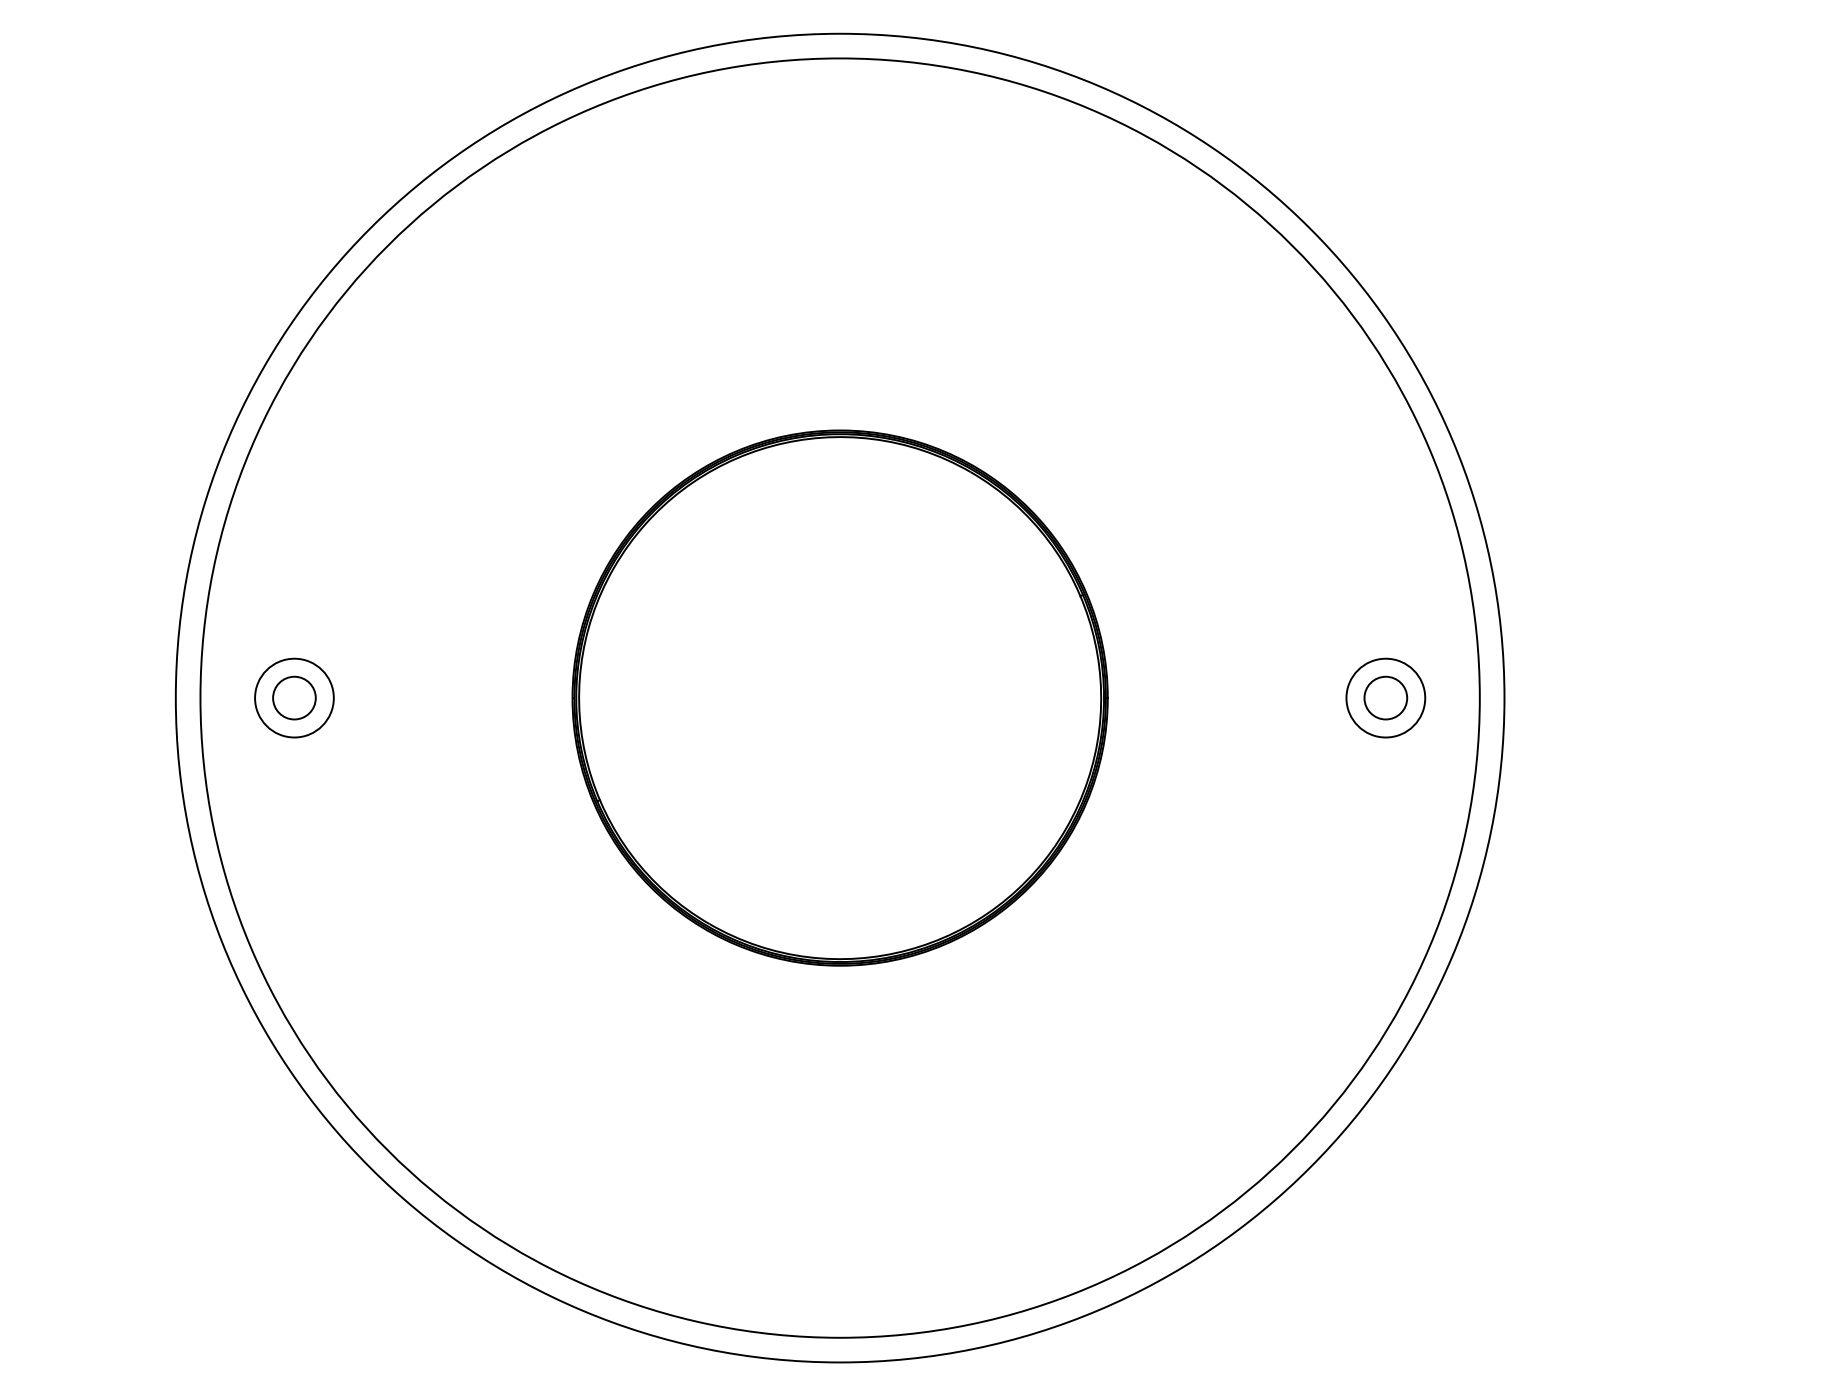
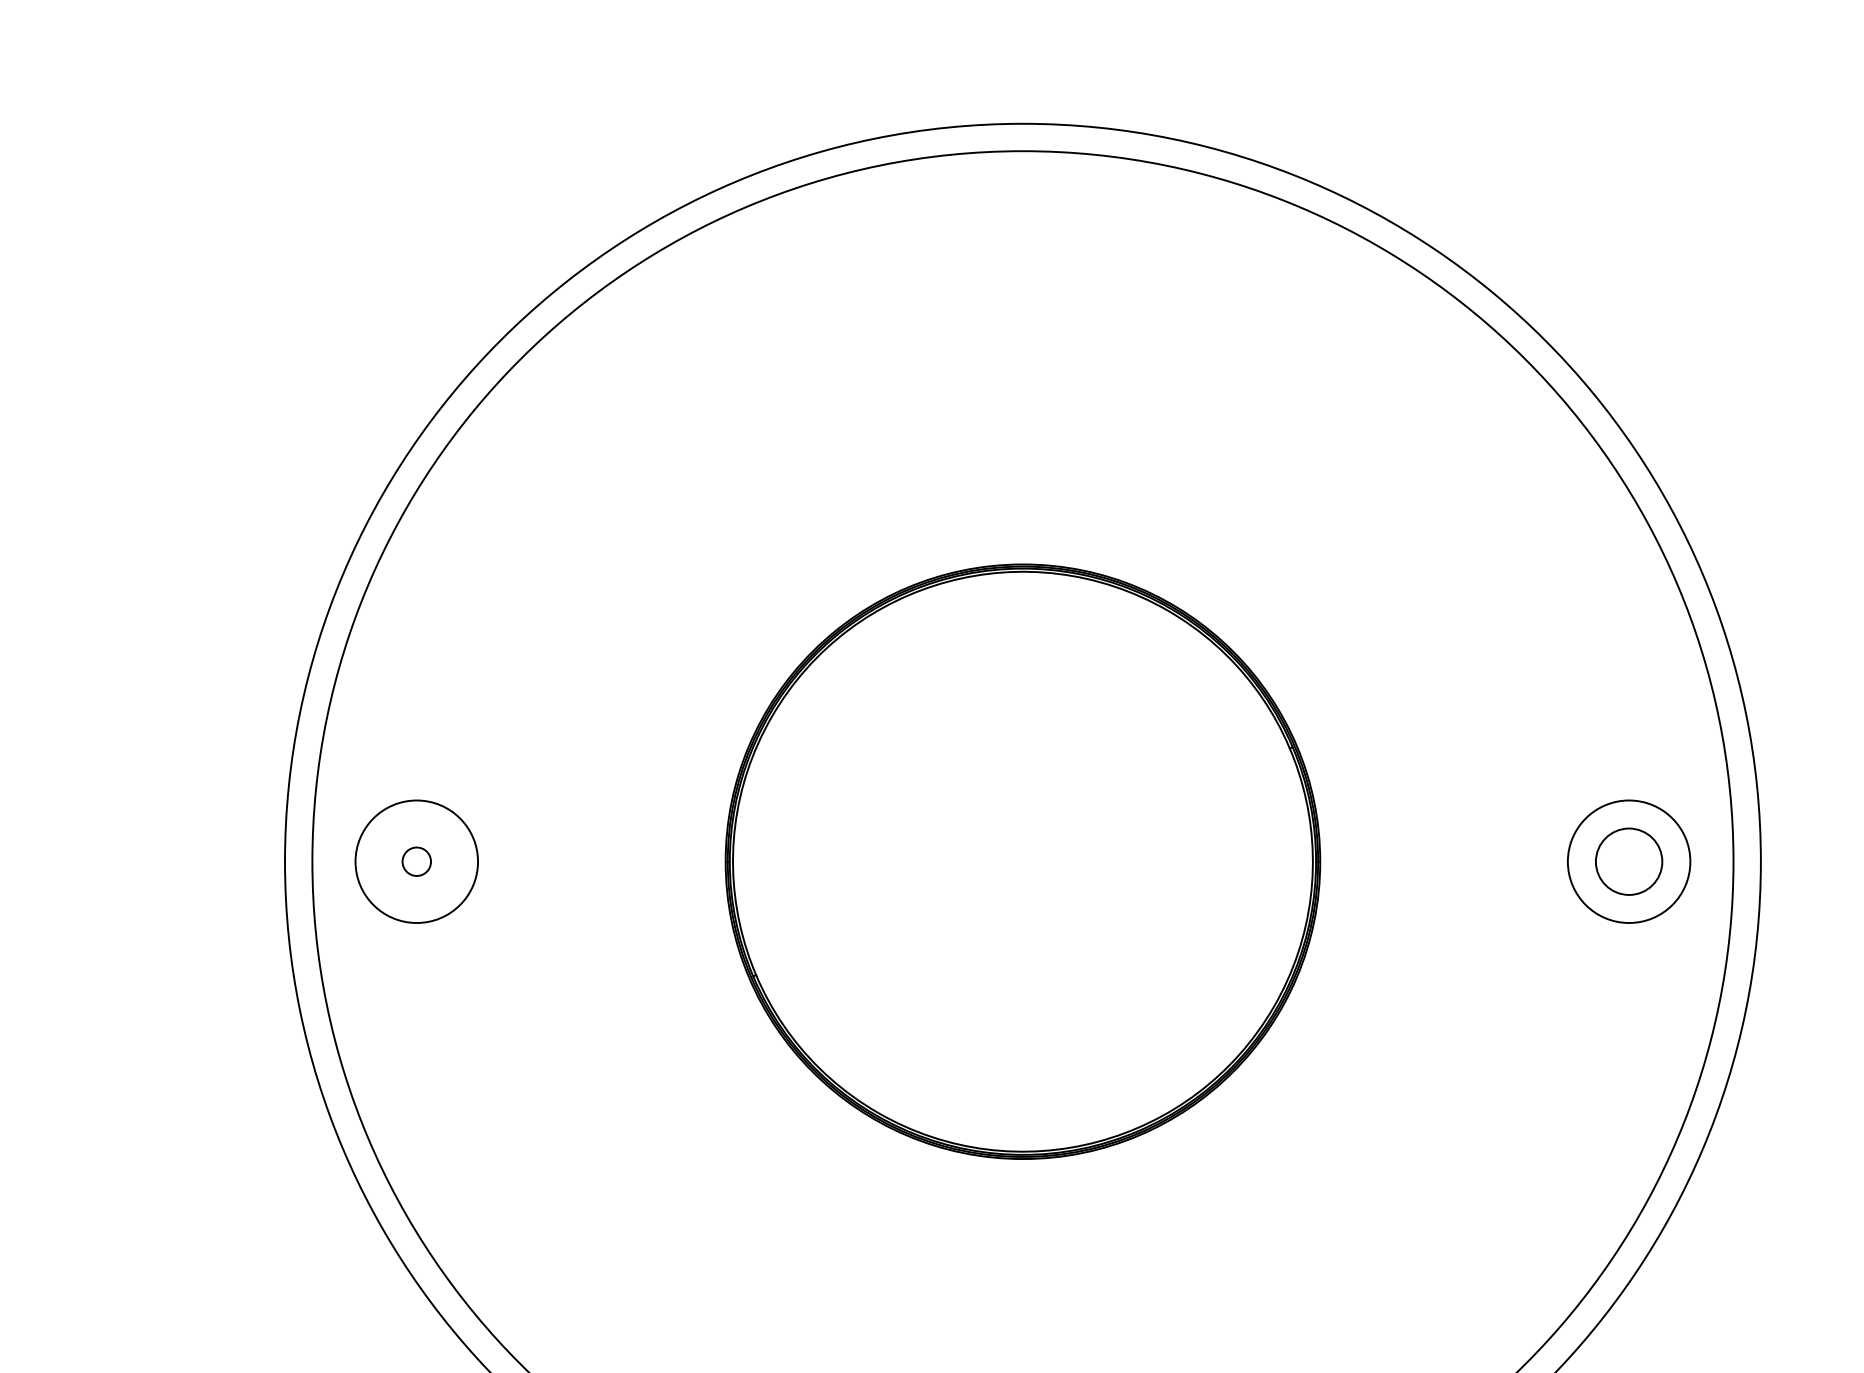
circle: (294, 697) -> (416, 861), size x0.6
circle: (294, 697) -> (416, 861), size x1.4
circle: (1385, 697) -> (1628, 861), size x1.4
circle: (1385, 697) -> (1628, 861), size x1.4

